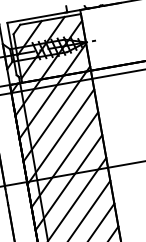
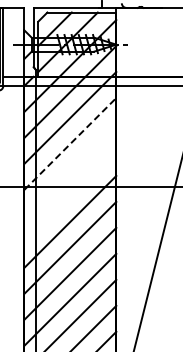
line: (60, 136) -> (70, 143), solid -> dashed
line: (64, 159) -> (70, 169), removed
line: (68, 182) -> (70, 195), removed

